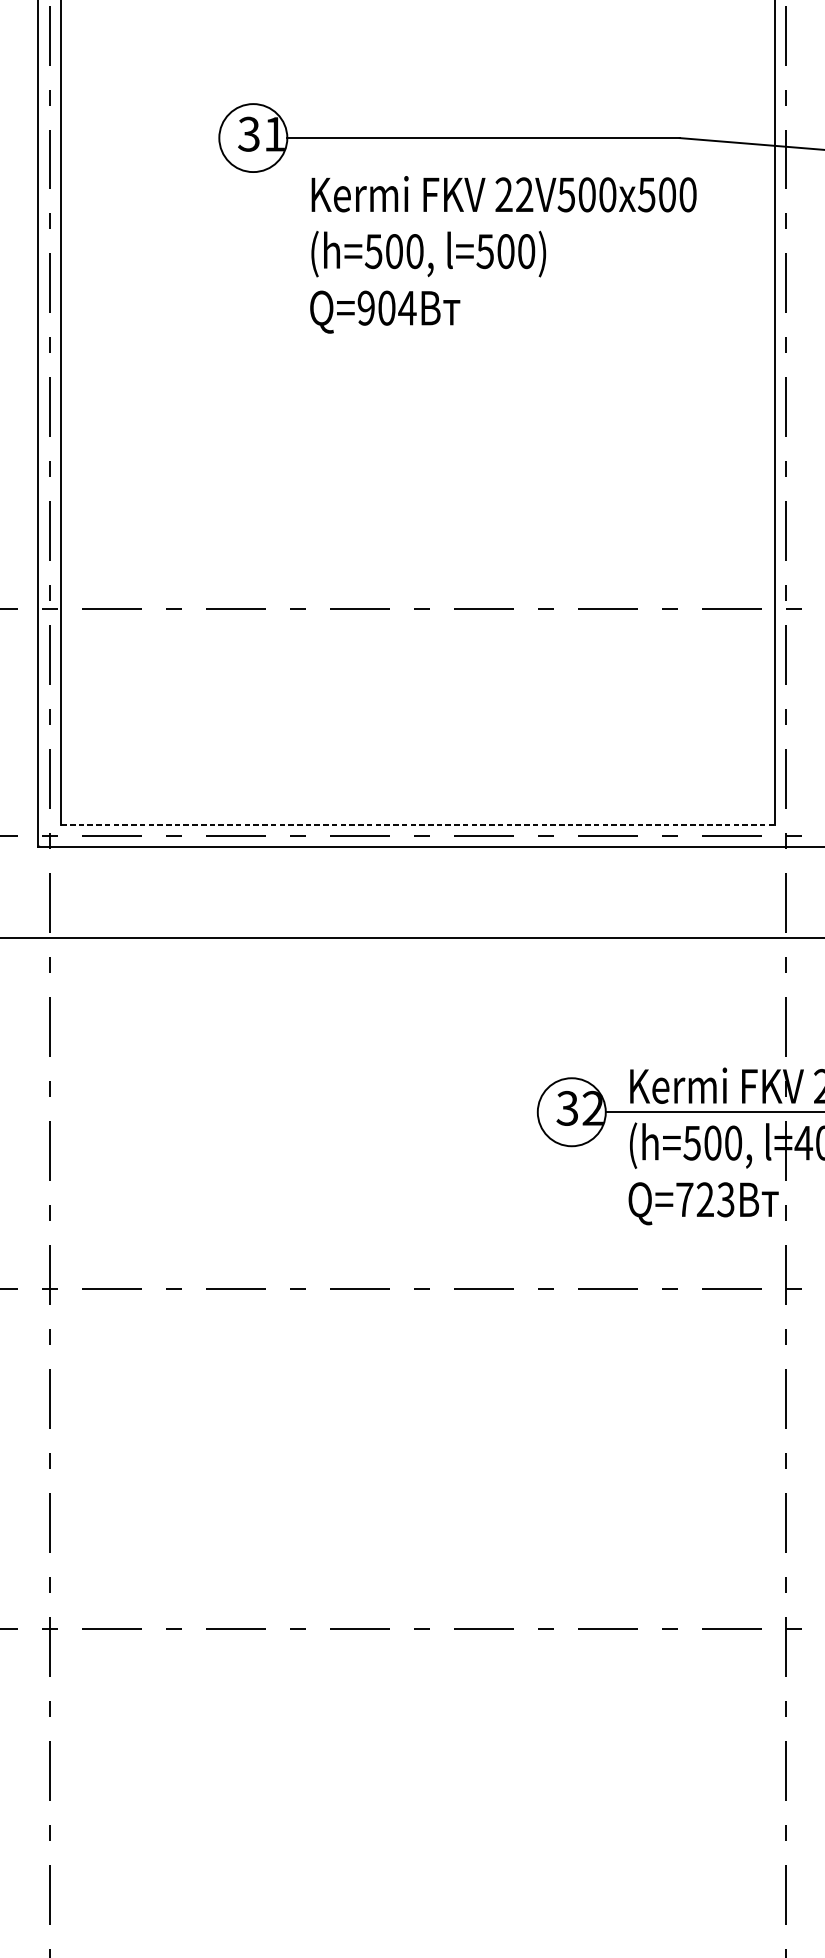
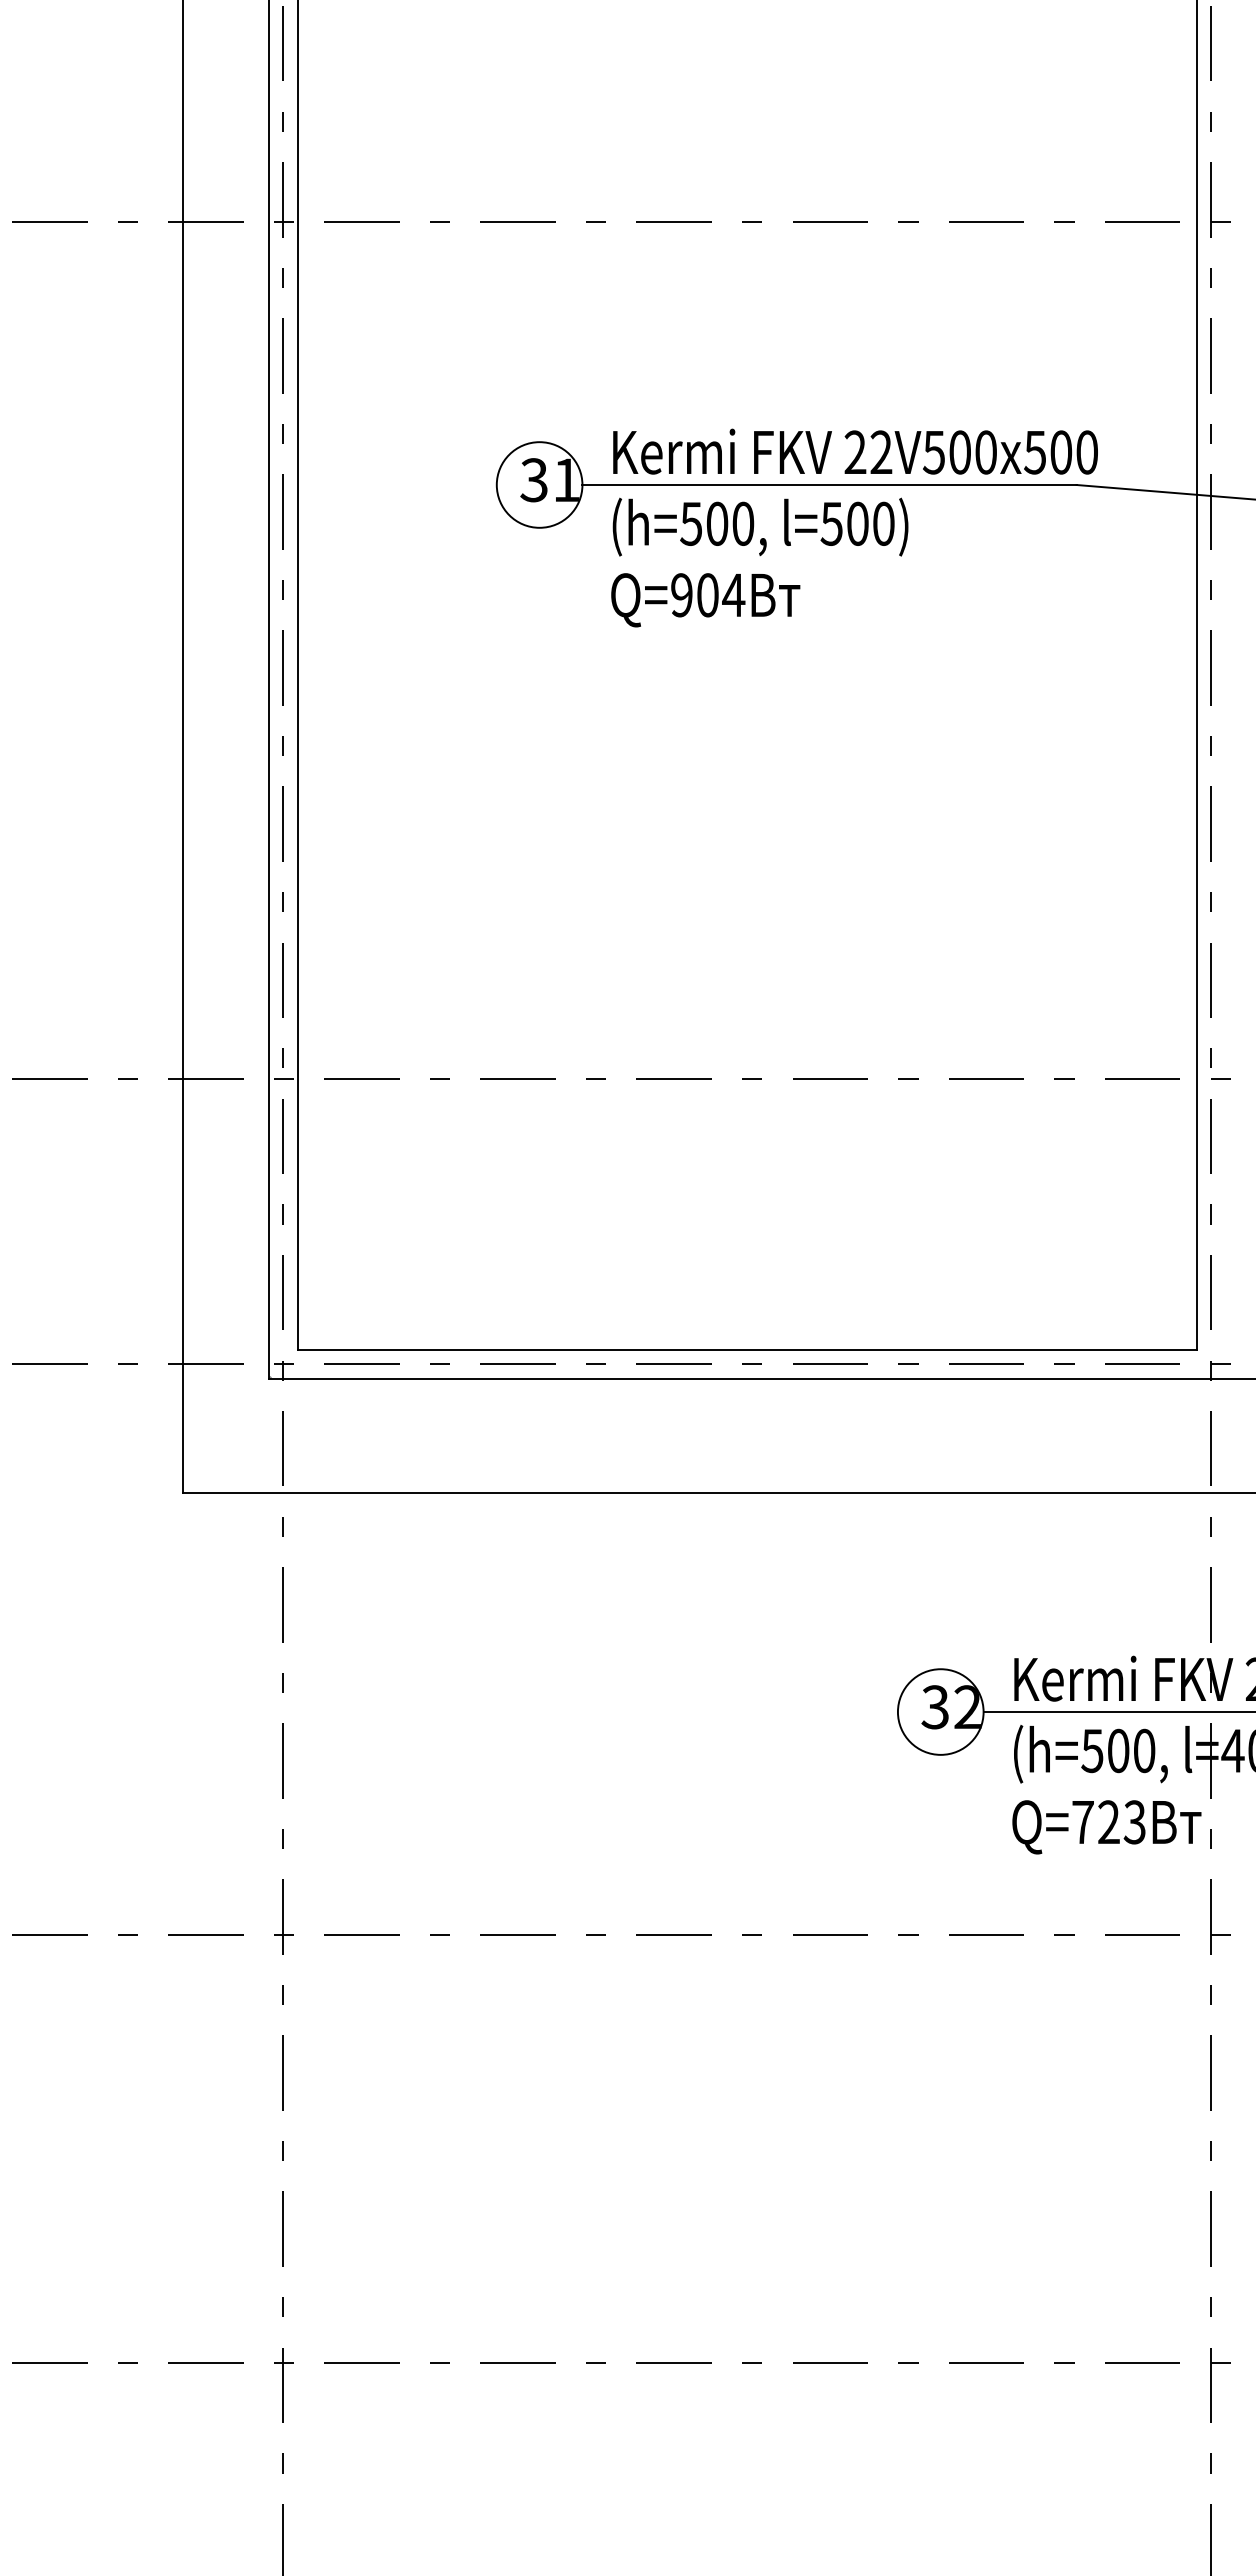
text: (503, 254) -> (854, 527), moved
line: (418, 824) -> (747, 1349), dashed -> solid

